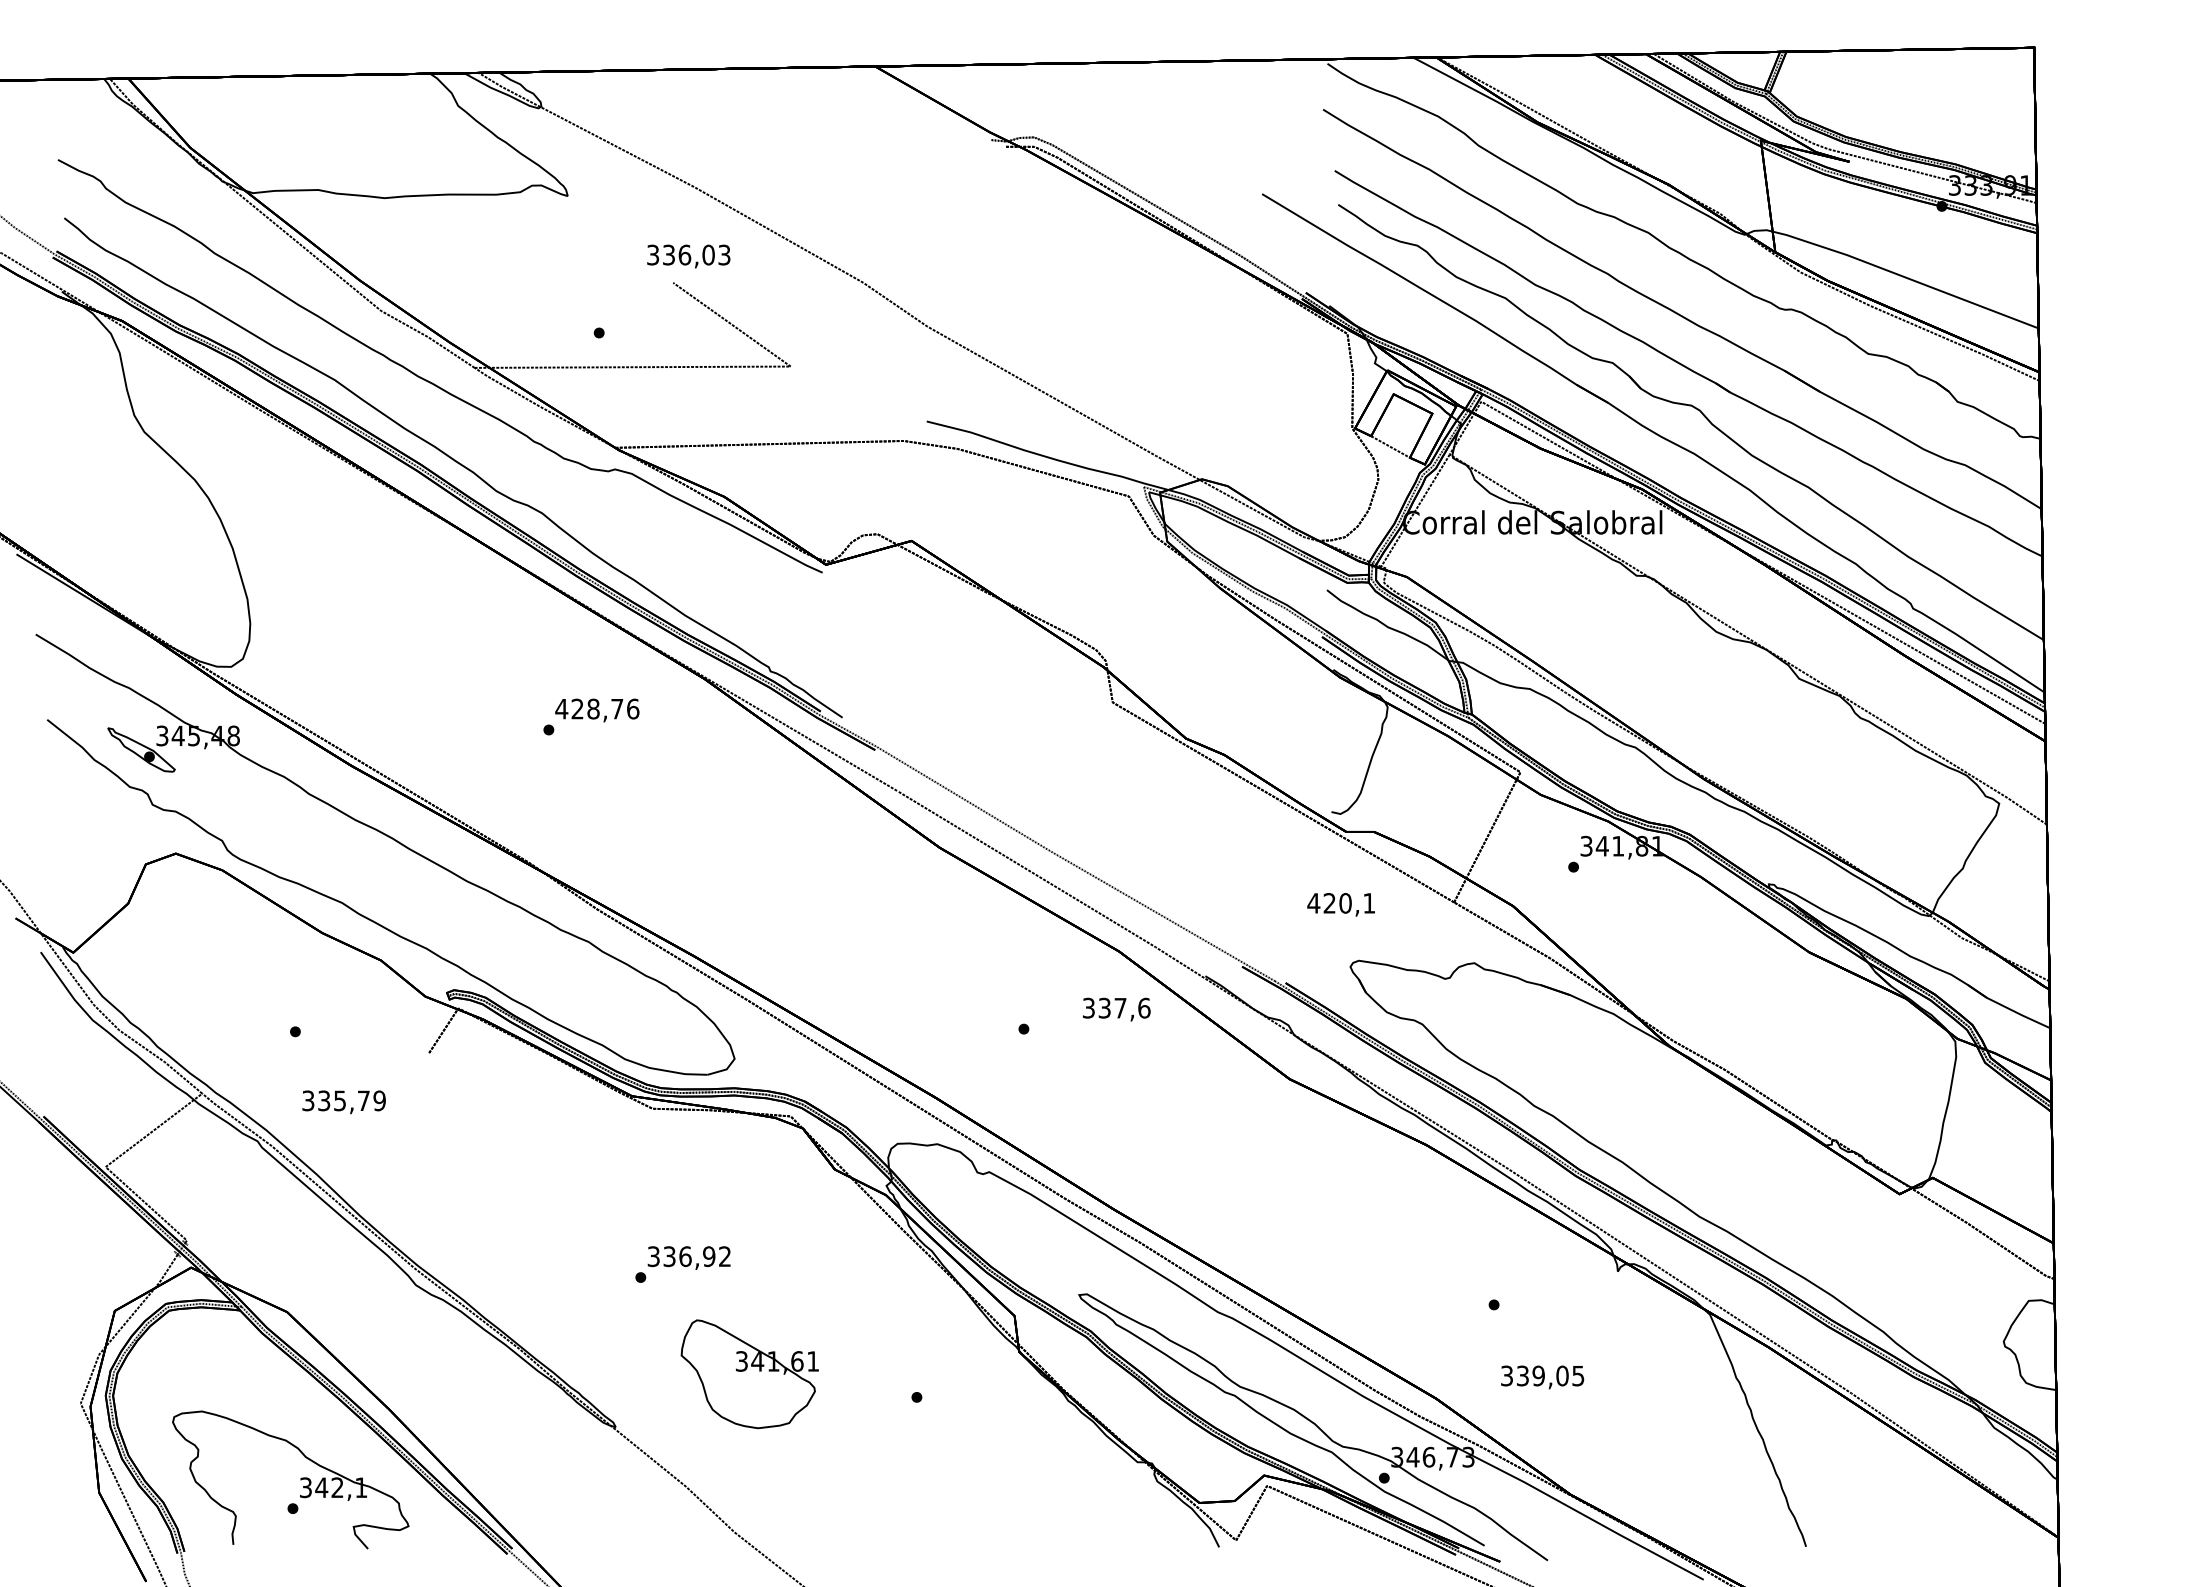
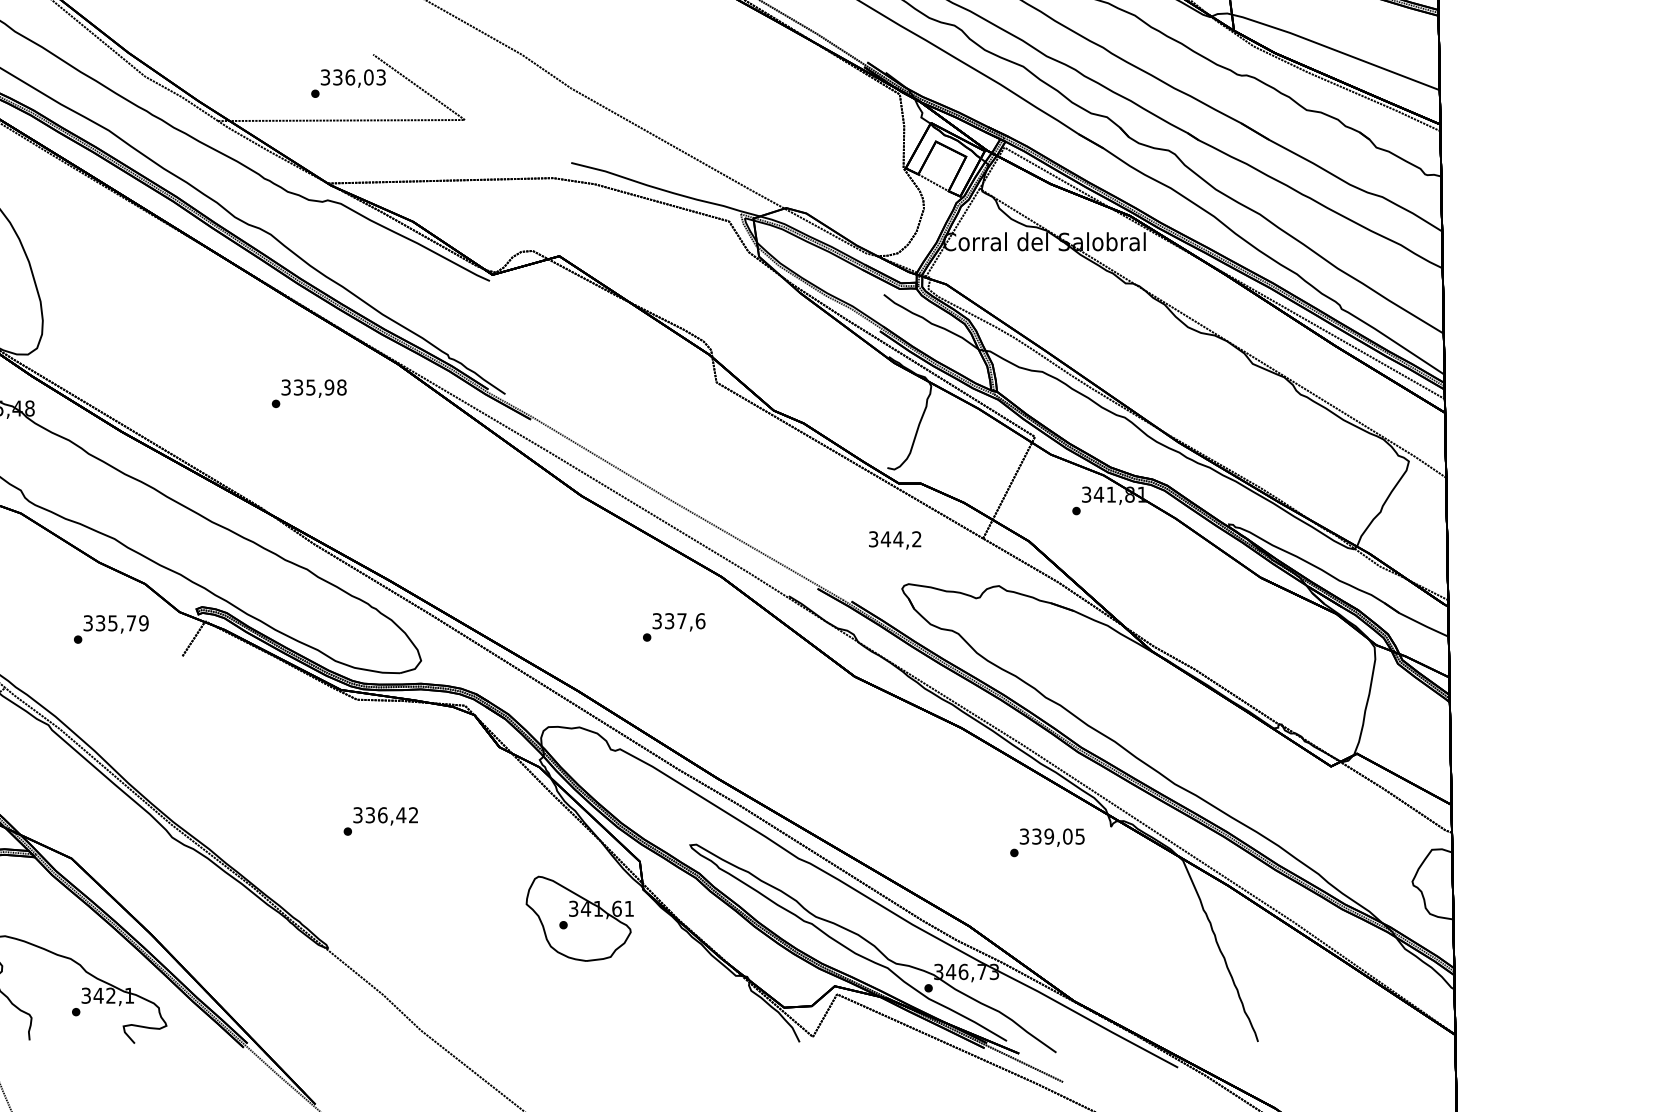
text: (688, 256) -> (353, 78), moved
text: (597, 708) -> (314, 387), 428,76 -> 335,98
text: (1340, 903) -> (894, 539), 420,1 -> 344,2
text: (1116, 1009) -> (678, 622), moved
text: (343, 1102) -> (115, 624), moved
text: (708, 1256) -> (400, 815), 336,92 -> 336,42
part: (749, 1374) -> (579, 919), moved
text: (1542, 1377) -> (1052, 837), moved

